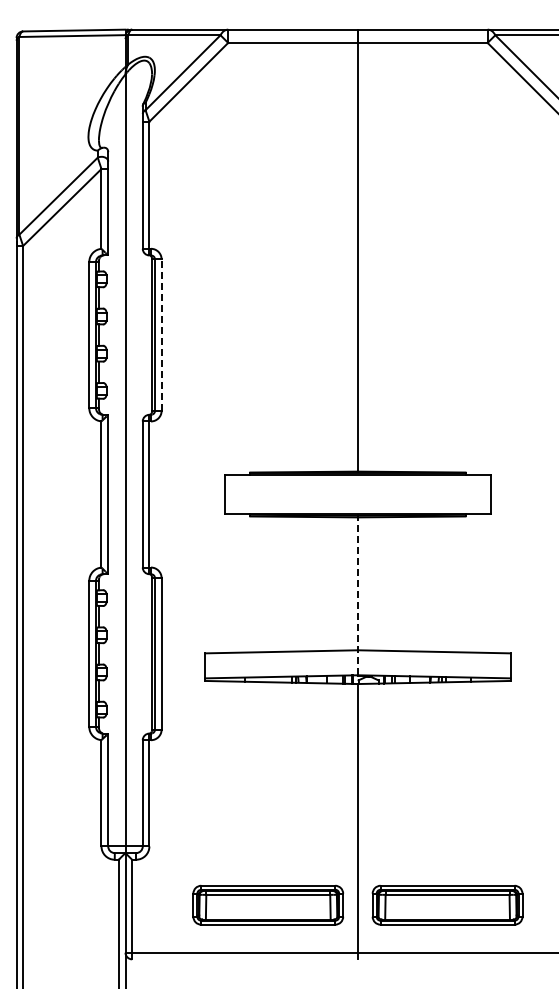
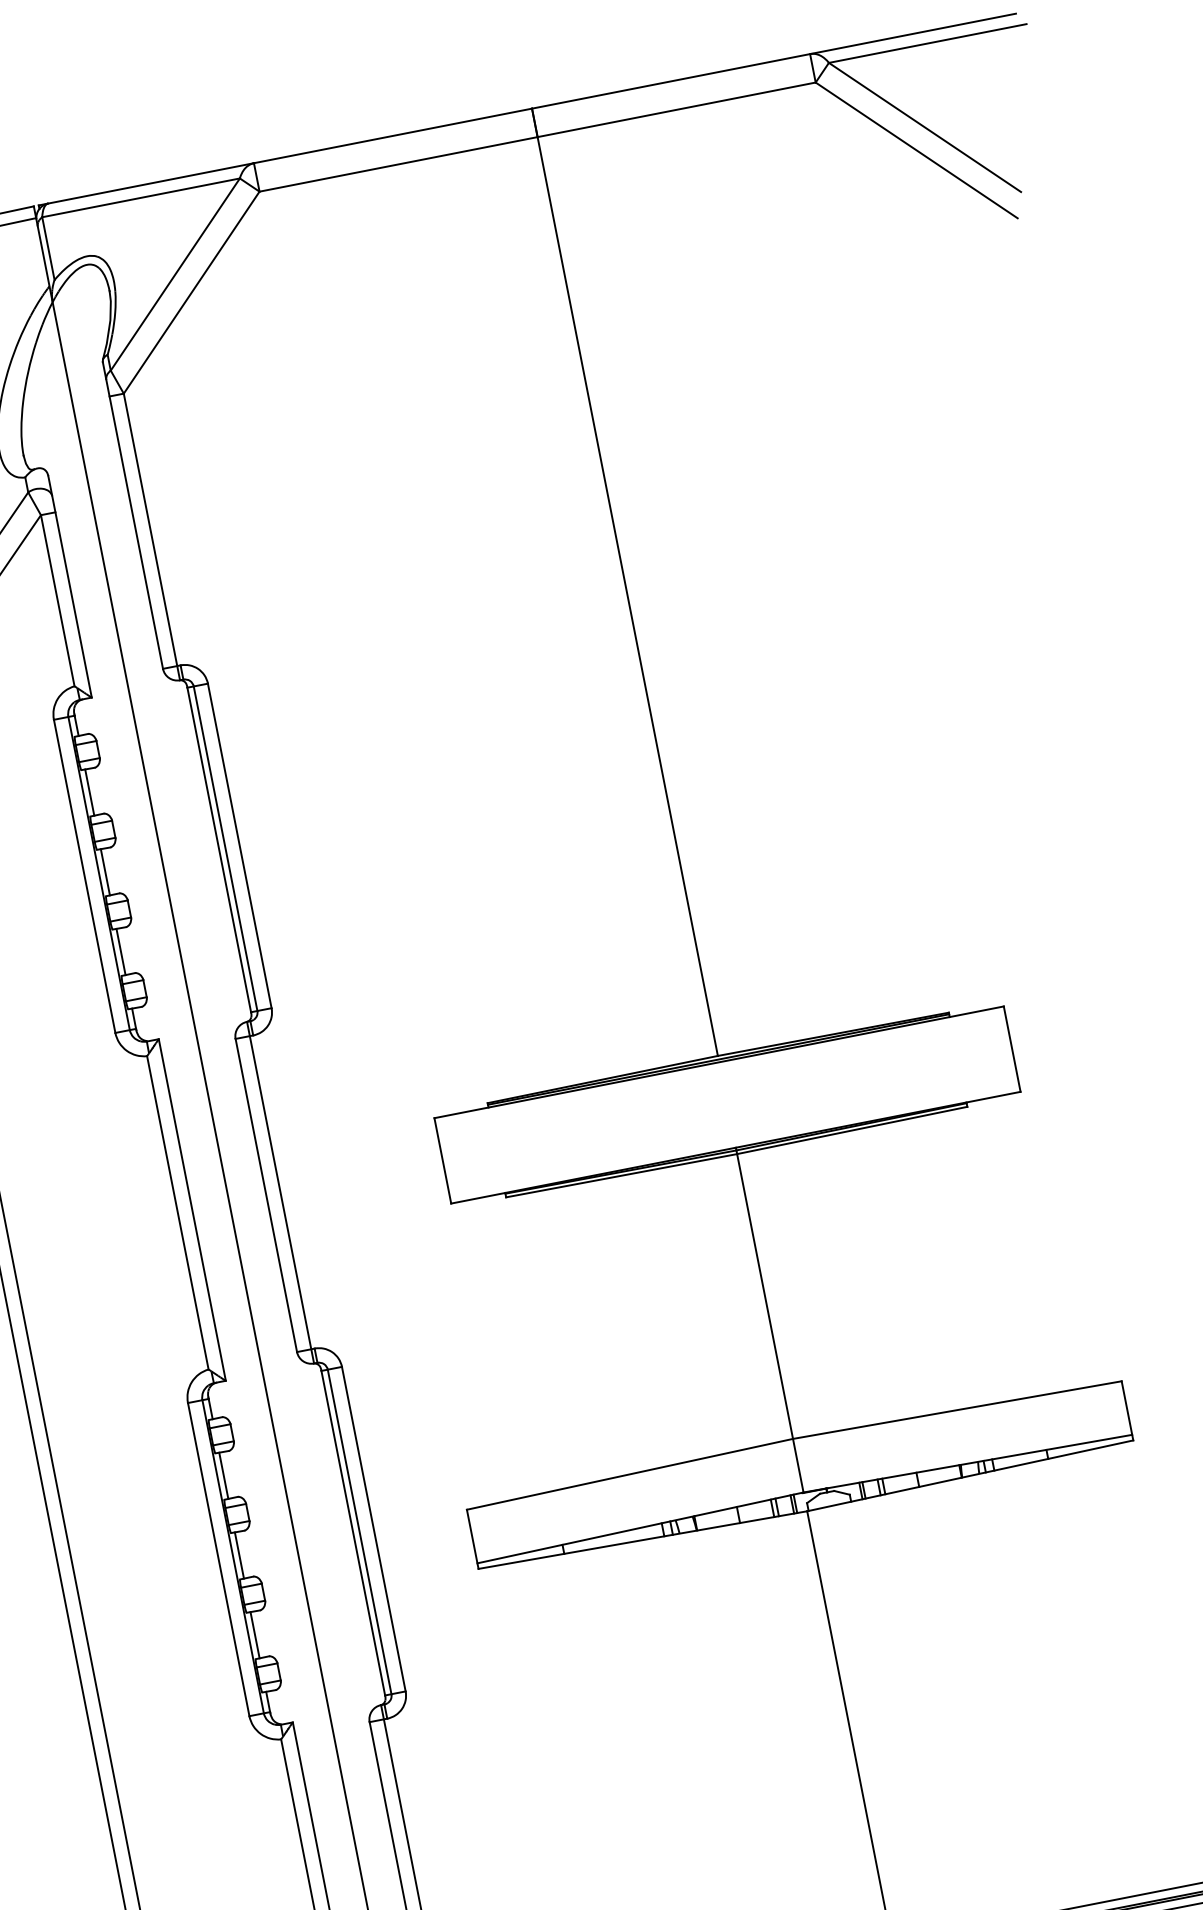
line: (161, 335) -> (239, 846), dashed -> solid
line: (357, 595) -> (769, 1321), dashed -> solid

